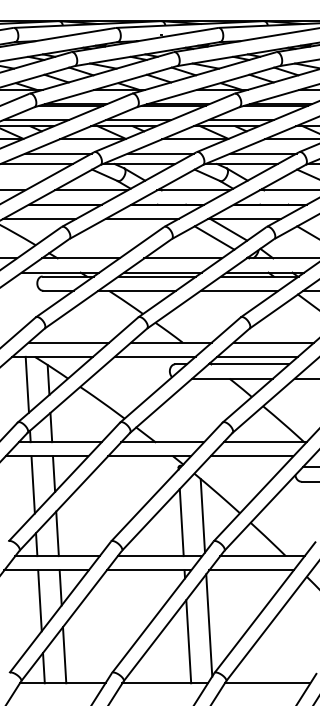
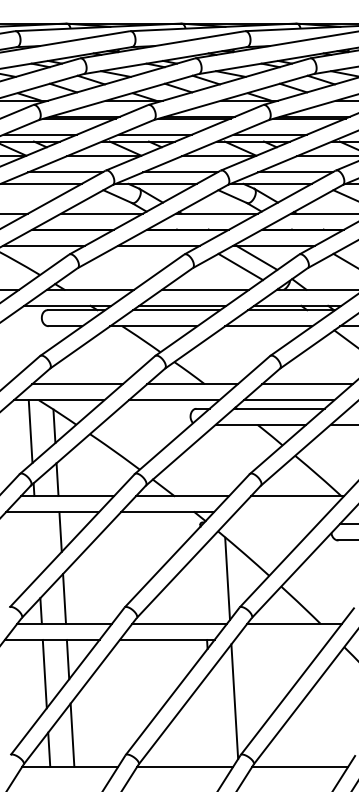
line: (251, 456) -> (282, 512), removed
line: (32, 484) -> (36, 543), removed
line: (181, 522) -> (203, 586), removed
line: (251, 570) -> (282, 640), removed
line: (188, 641) -> (211, 719), removed

